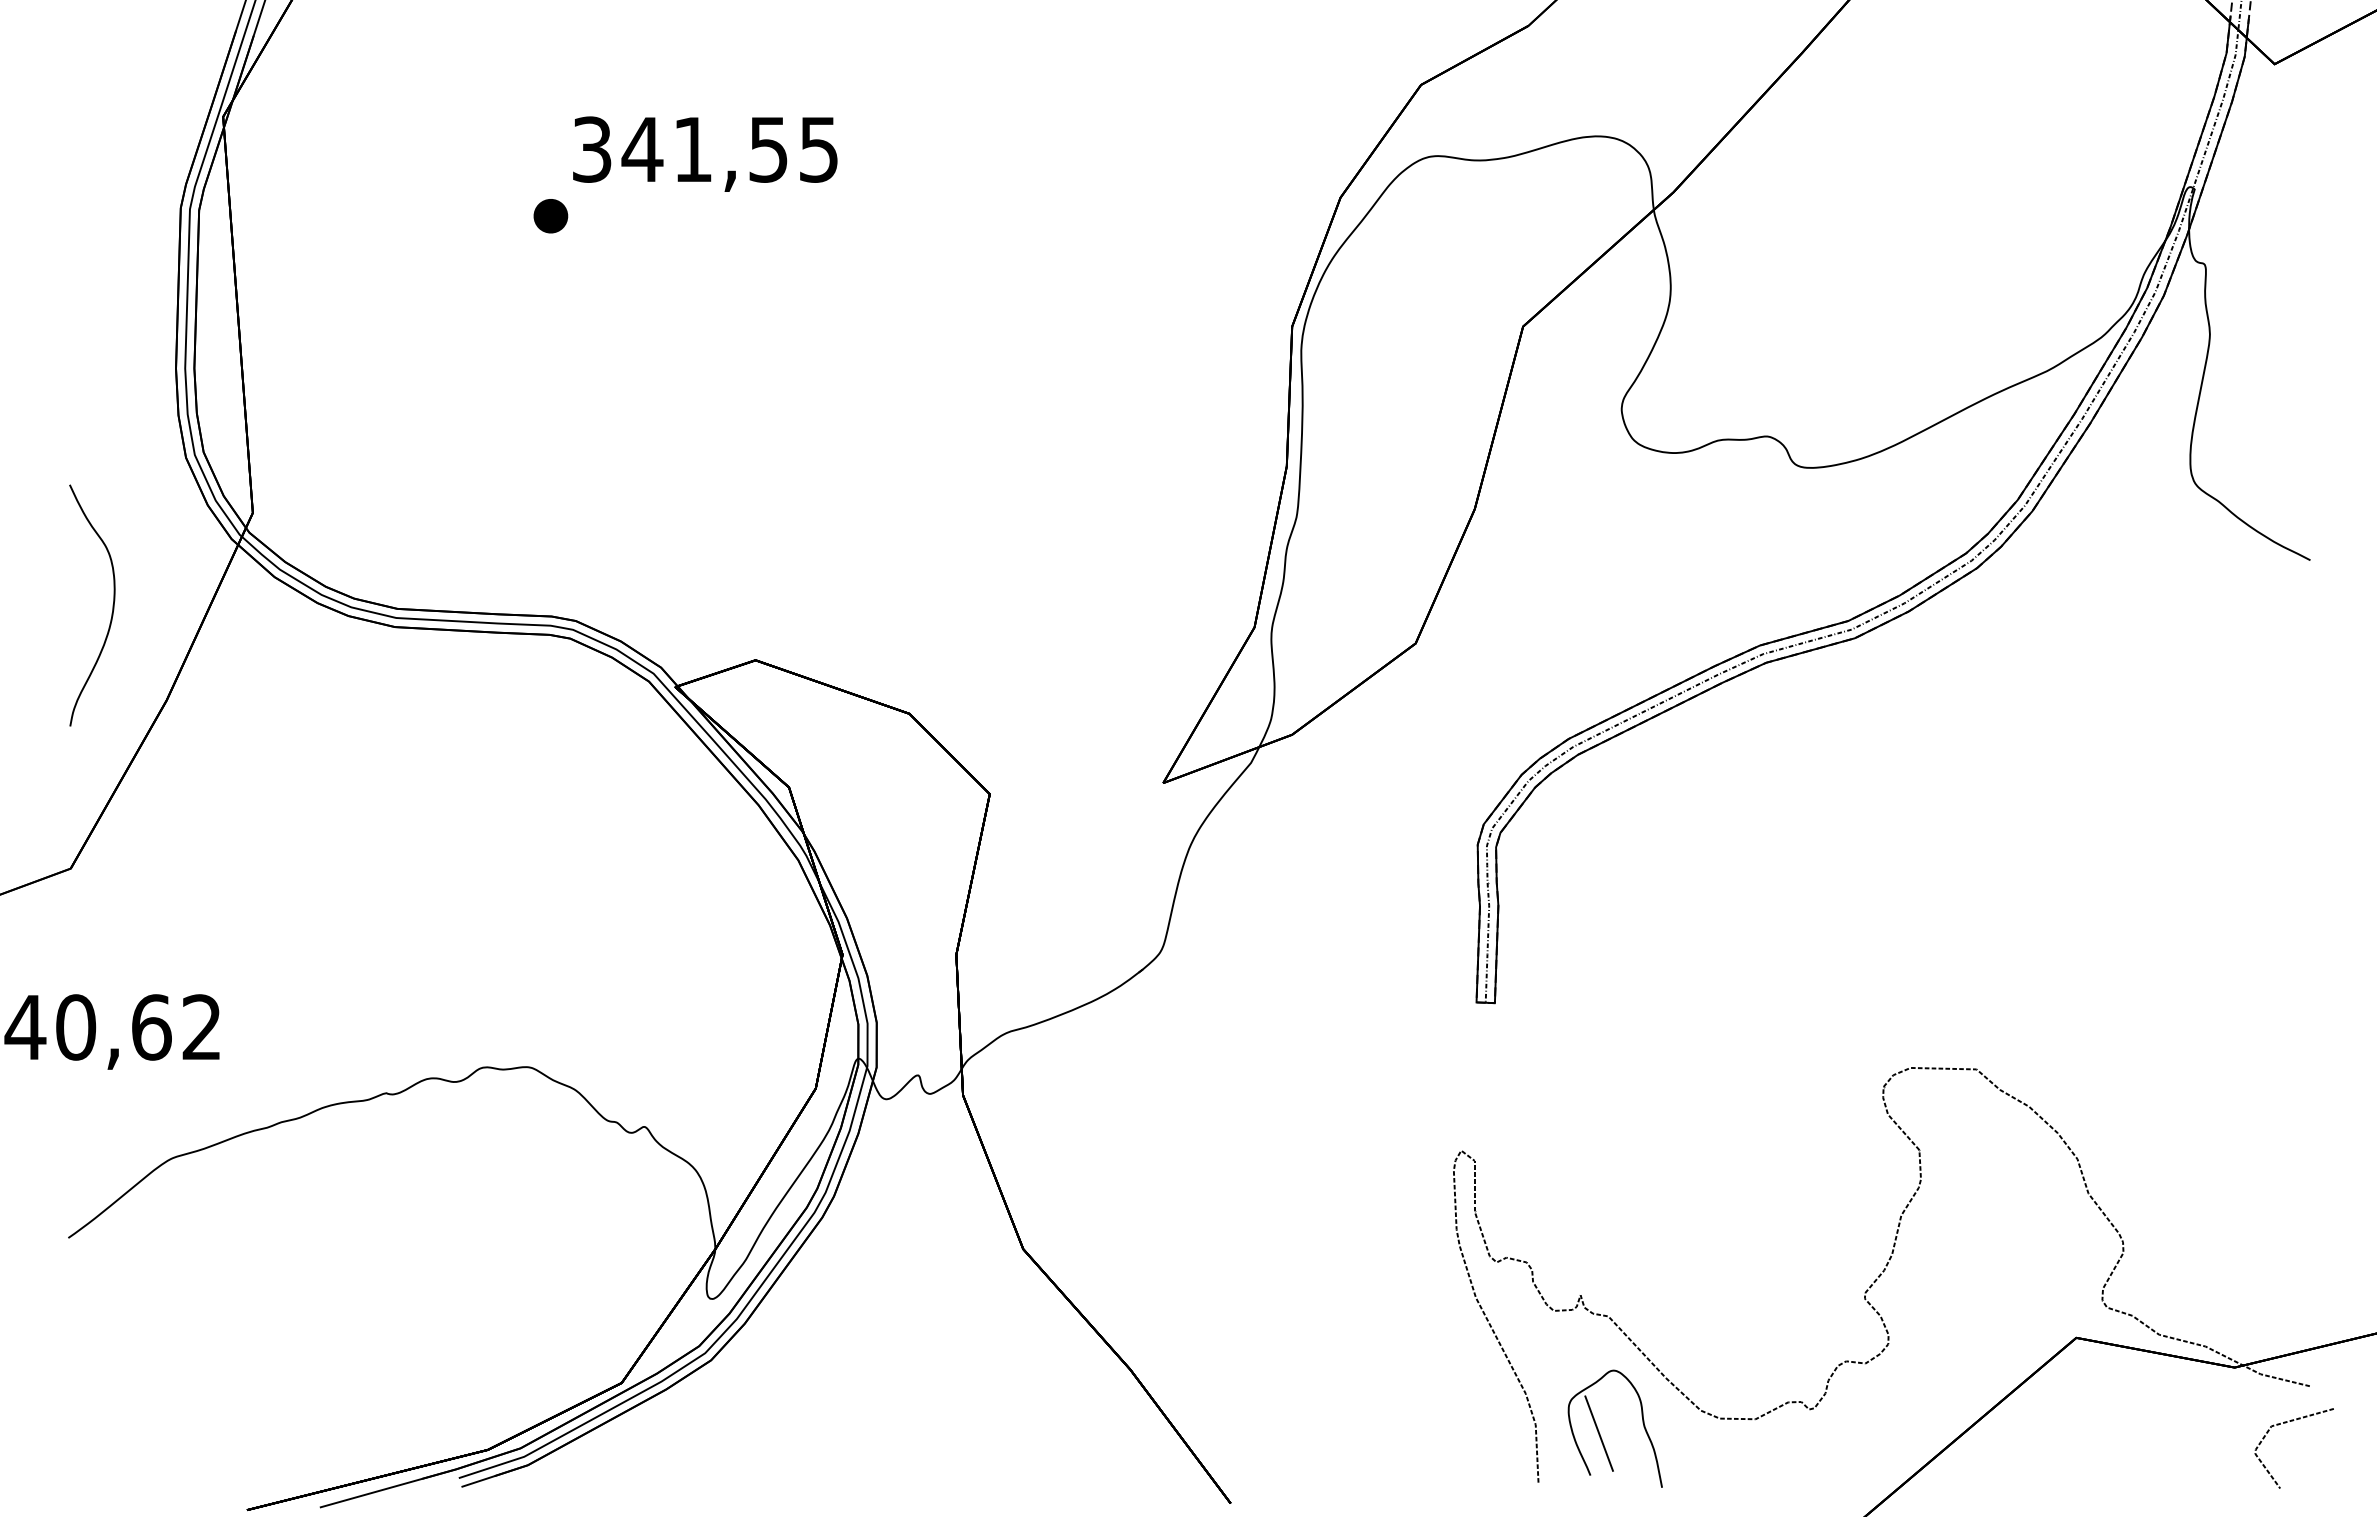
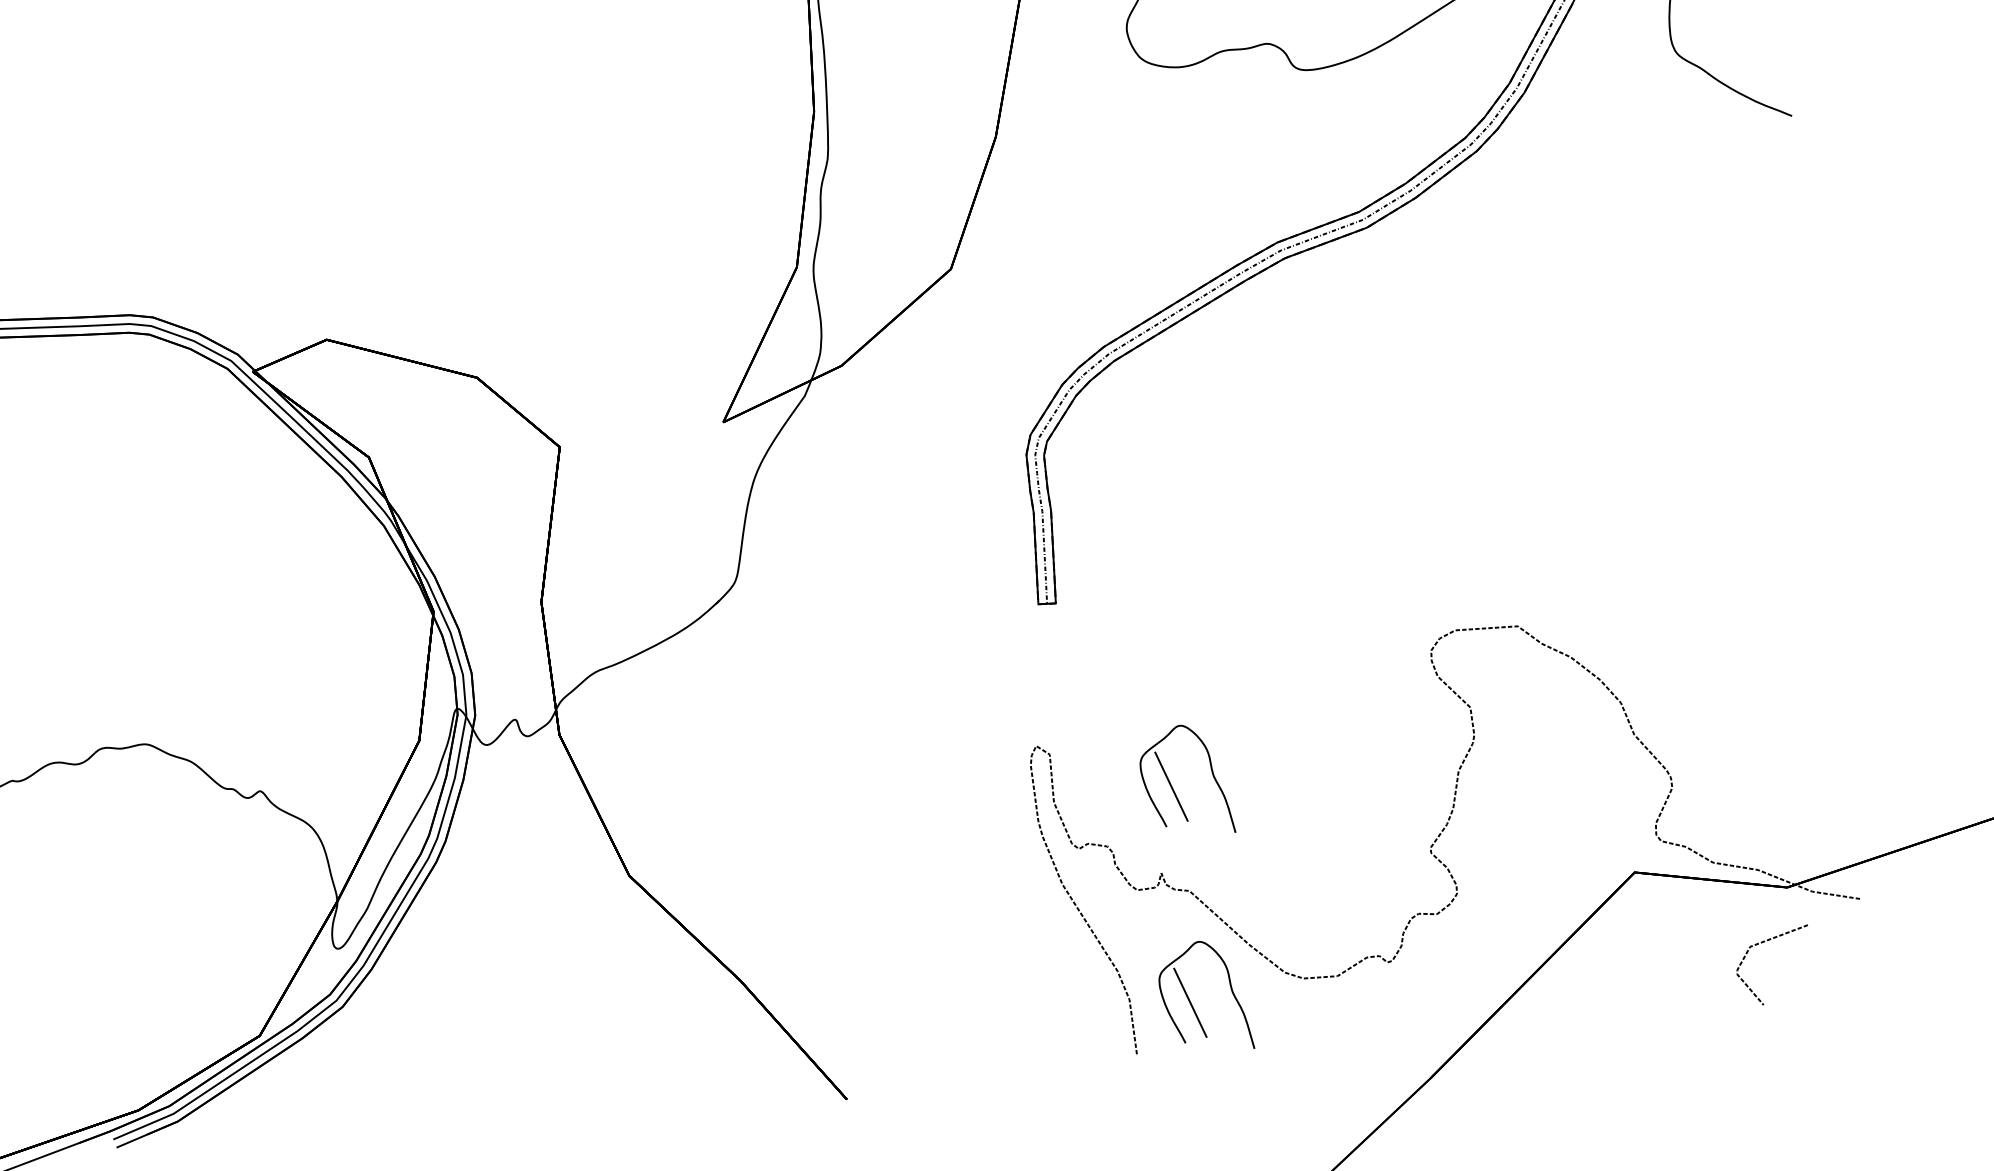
part: (1600, 1205) -> (1172, 786), added
line: (2286, 1423) -> (1764, 942), moved

